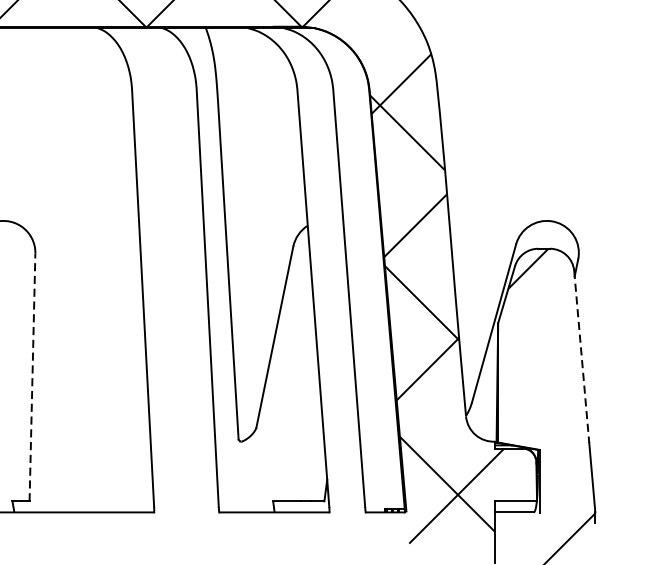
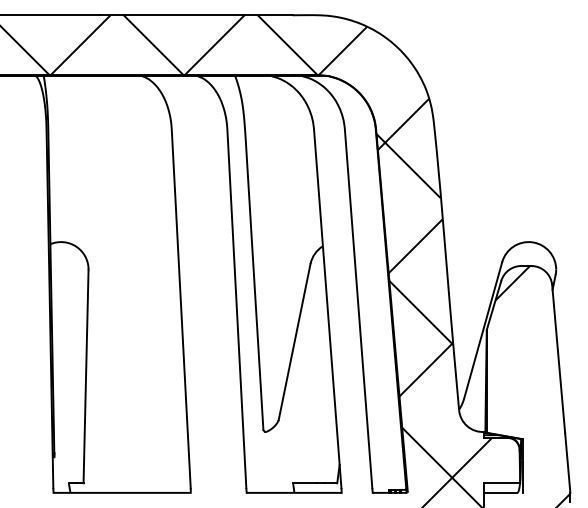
line: (581, 357) -> (558, 359), dashed -> solid
line: (32, 377) -> (86, 376), dashed -> solid

